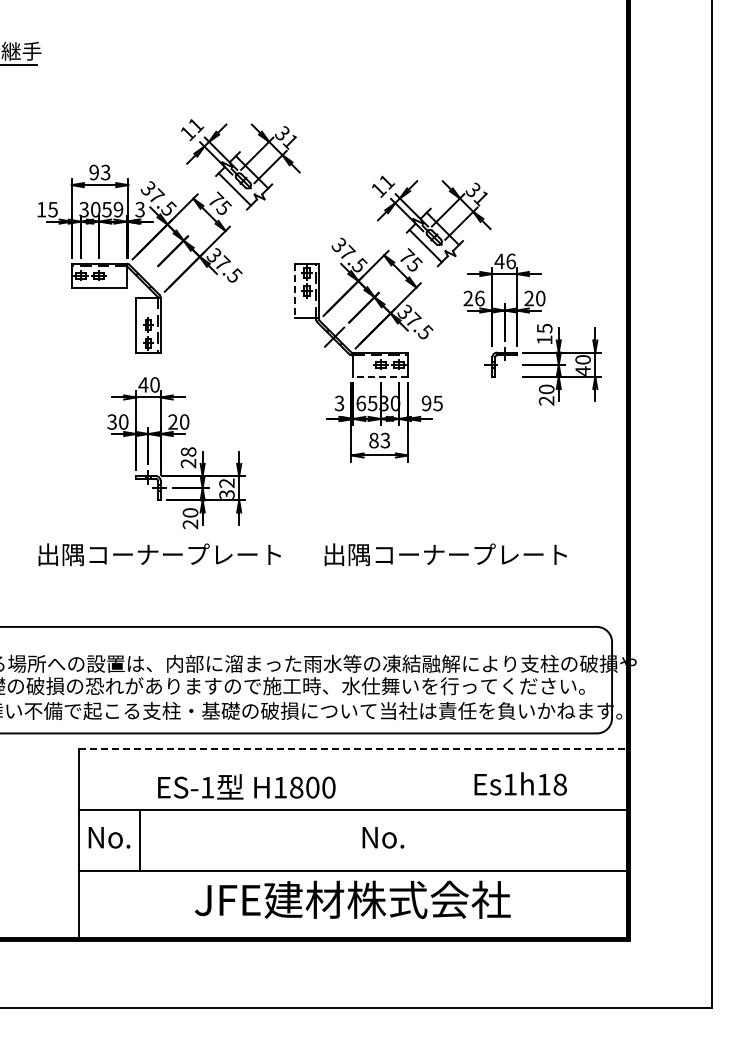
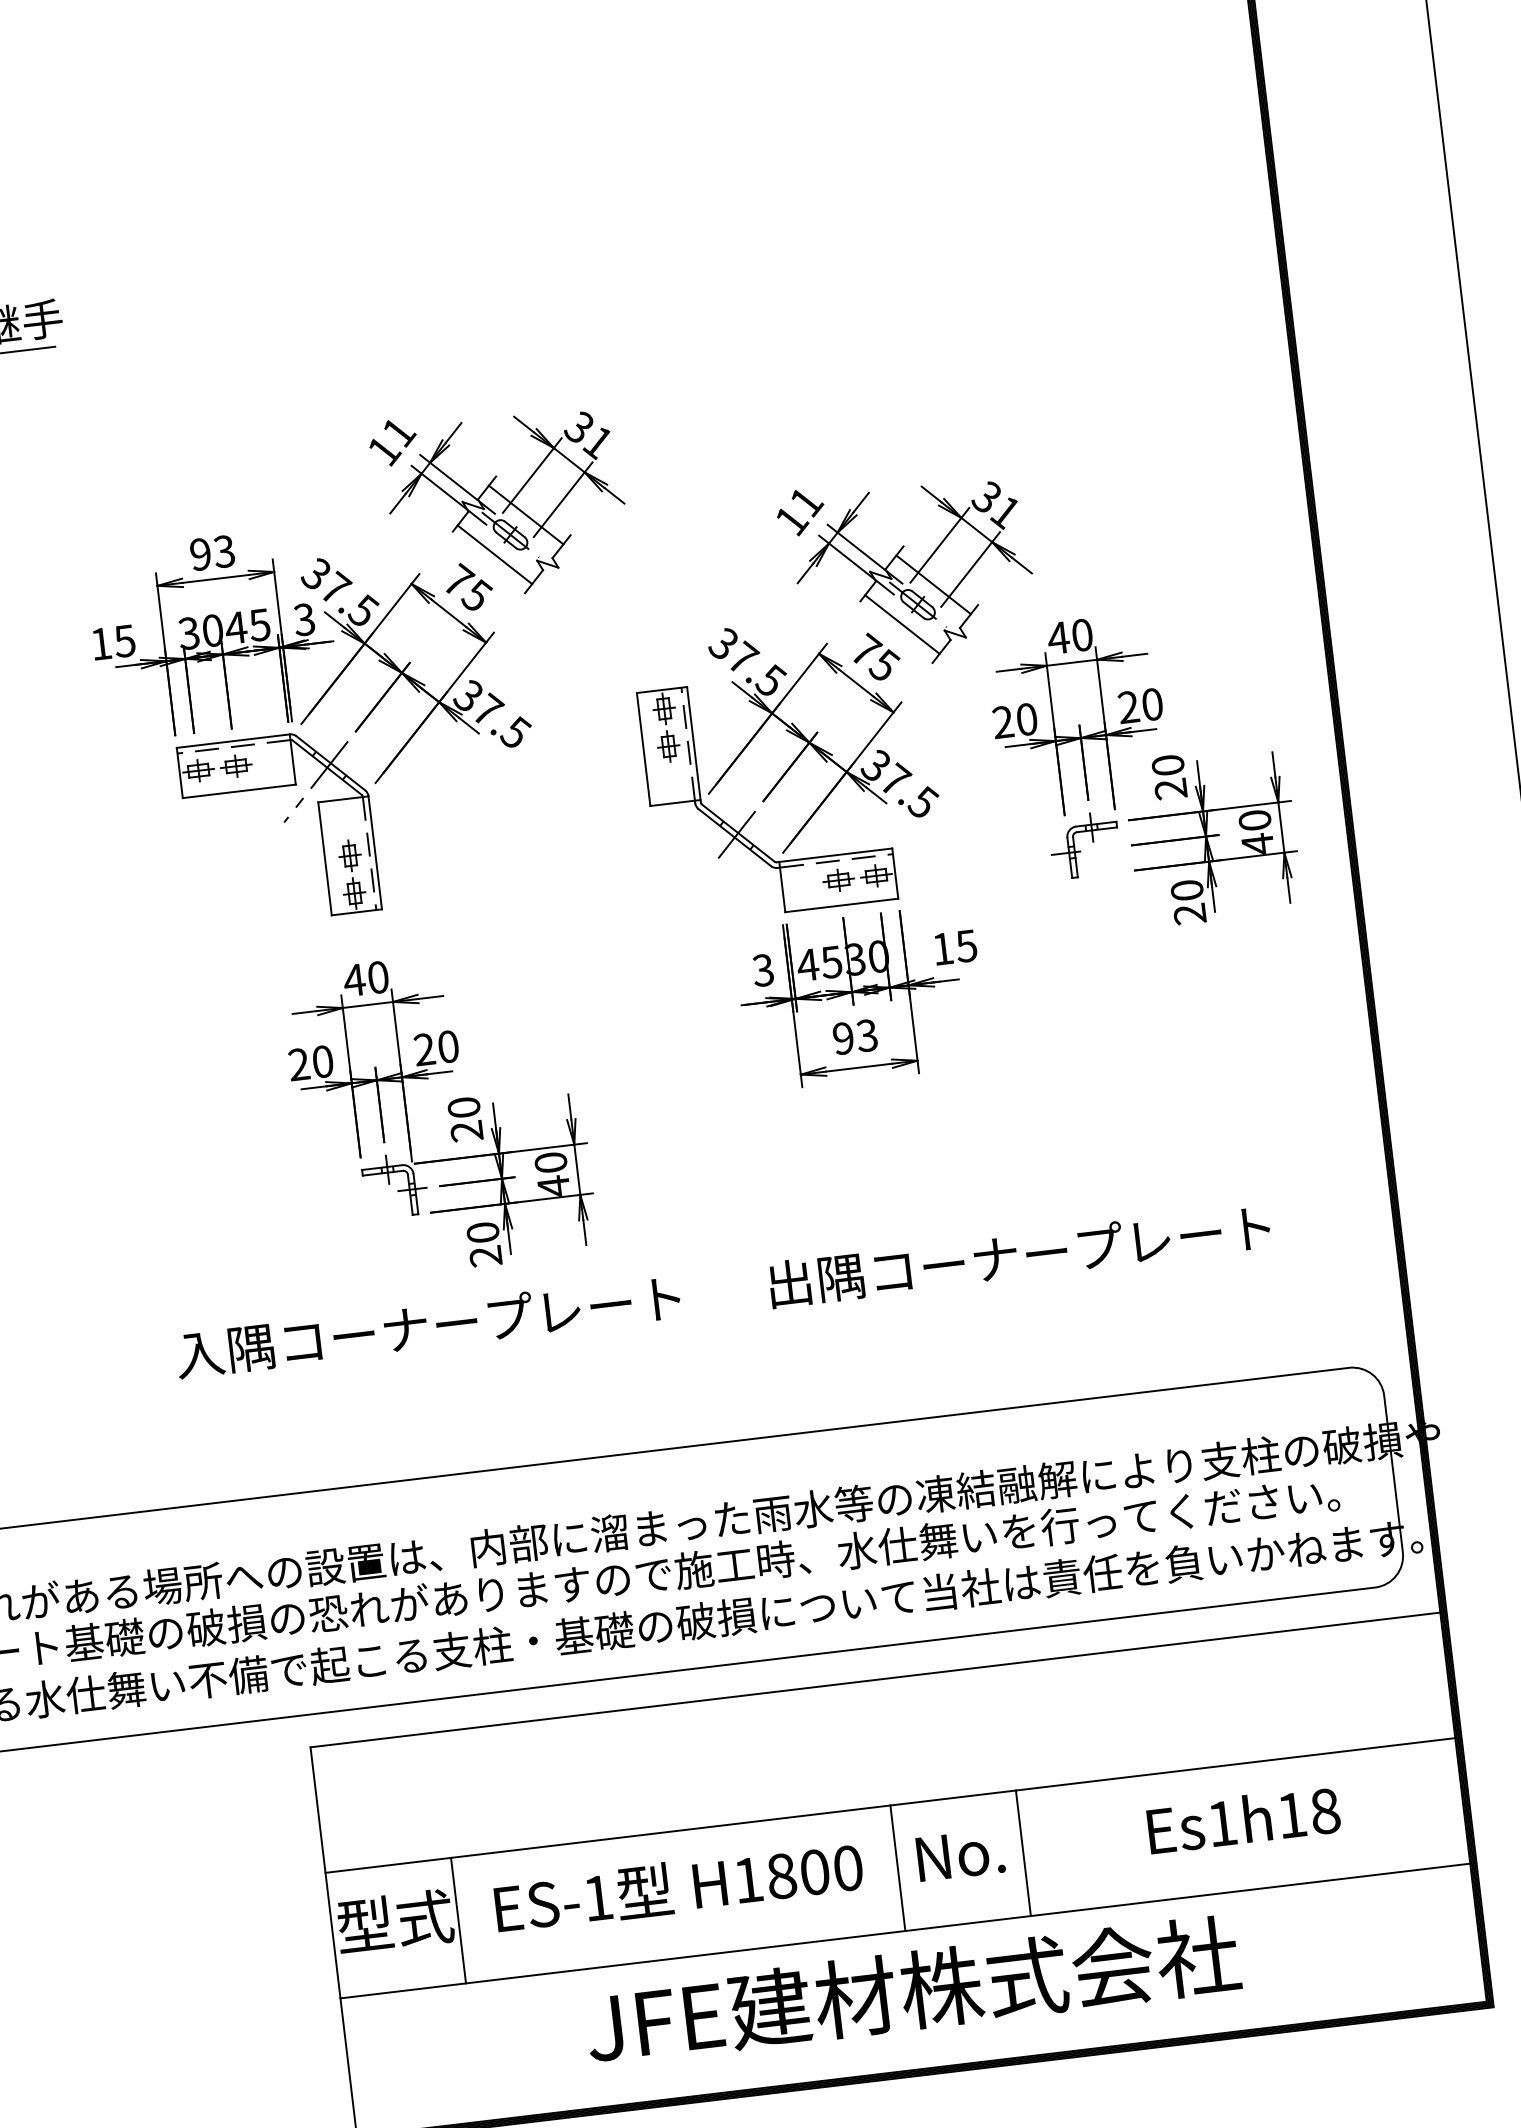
text: (112, 209) -> (247, 626), 59 -> 45
text: (510, 261) -> (1081, 635), 46 -> 40
line: (136, 287) -> (316, 781), added
line: (294, 291) -> (643, 750), dashed -> solid
text: (479, 298) -> (1026, 719), 26 -> 20
text: (544, 333) -> (1168, 775), 15 -> 20
line: (380, 376) -> (841, 904), dashed -> solid
text: (360, 403) -> (806, 965), 65 -> 45
text: (426, 403) -> (942, 949), 95 -> 15
text: (111, 422) -> (297, 1065), 30 -> 20
text: (373, 440) -> (842, 1038), 83 -> 93
text: (188, 451) -> (463, 1106), 28 -> 20
text: (226, 488) -> (551, 1173), 32 -> 40
text: (48, 554) -> (200, 1353), 出隅コーナープレート -> 入隅コーナープレート
line: (352, 749) -> (875, 1680), dashed -> solid
text: (520, 783) -> (1243, 1818), moved
text: (246, 786) -> (678, 1886), moved
text: (109, 837) -> (395, 1921), No. -> 型式
line: (352, 840) -> (897, 1868), added
line: (413, 840) -> (1023, 1853), added

